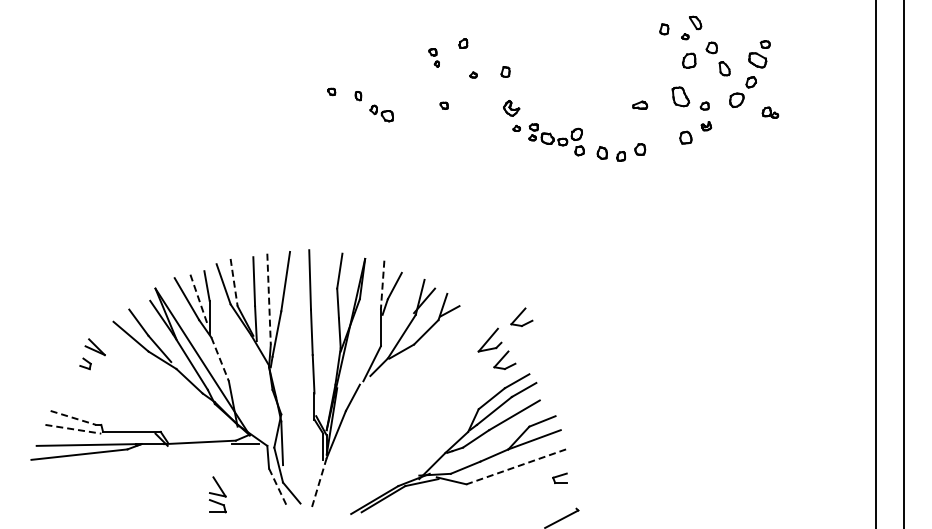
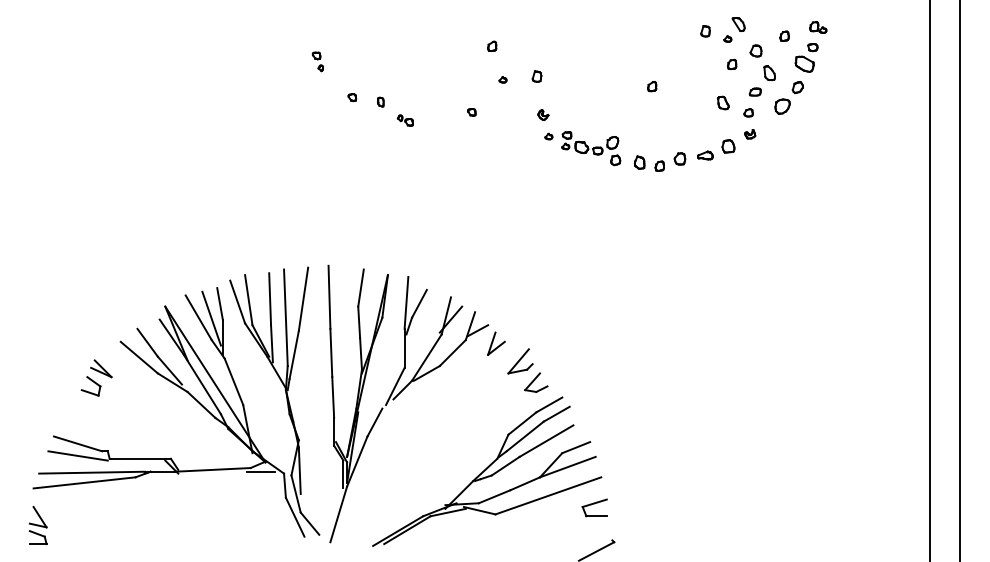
part: (738, 33) -> (784, 35), added
part: (433, 57) -> (317, 61), moved
part: (689, 60) -> (732, 64), size x0.62
part: (613, 81) -> (651, 86), added
part: (711, 86) -> (755, 91), added
part: (681, 96) -> (723, 102), size x0.62
part: (640, 104) -> (705, 154), moved
part: (511, 107) -> (543, 114), size x0.62
part: (770, 112) -> (818, 27), moved
part: (381, 113) -> (405, 120), size x0.62
line: (234, 282) -> (249, 300), dashed -> solid
line: (382, 285) -> (406, 303), dashed -> solid
line: (269, 299) -> (286, 318), dashed -> solid
line: (199, 300) -> (212, 319), dashed -> solid
part: (521, 316) -> (553, 336), removed
part: (467, 323) -> (496, 343), added
line: (220, 359) -> (234, 381), dashed -> solid
part: (85, 363) -> (90, 386), size x1.67
line: (73, 417) -> (78, 443), dashed -> solid
line: (73, 429) -> (78, 456), dashed -> solid
line: (516, 466) -> (548, 495), dashed -> solid
part: (559, 478) -> (594, 508), size x1.67
line: (318, 484) -> (338, 514), dashed -> solid
line: (278, 487) -> (295, 517), dashed -> solid
part: (217, 494) -> (37, 525), moved

